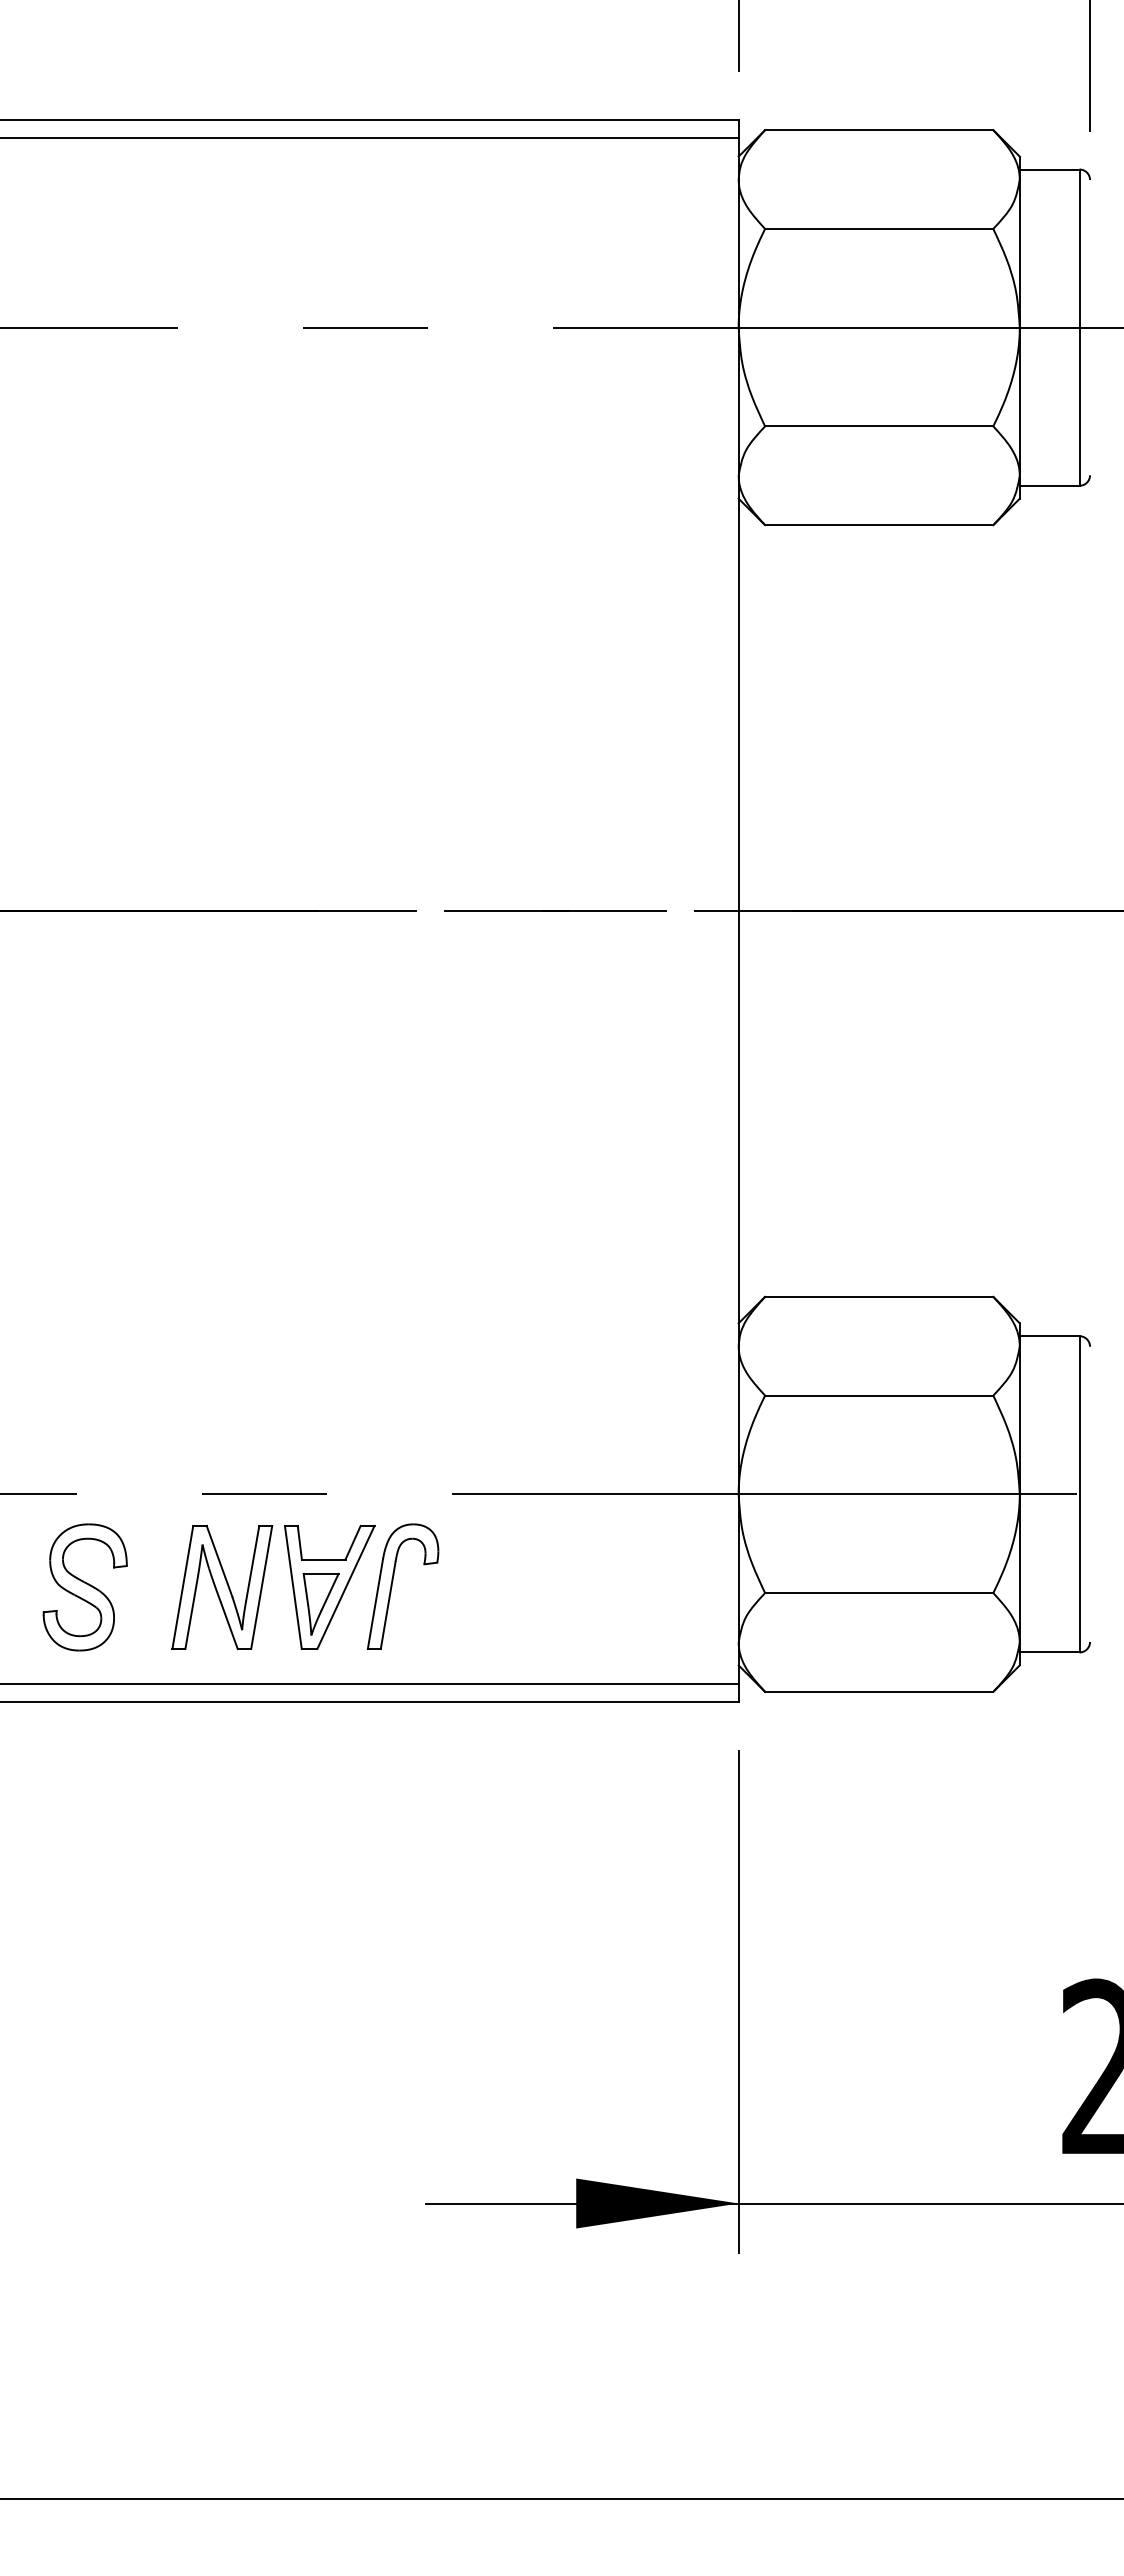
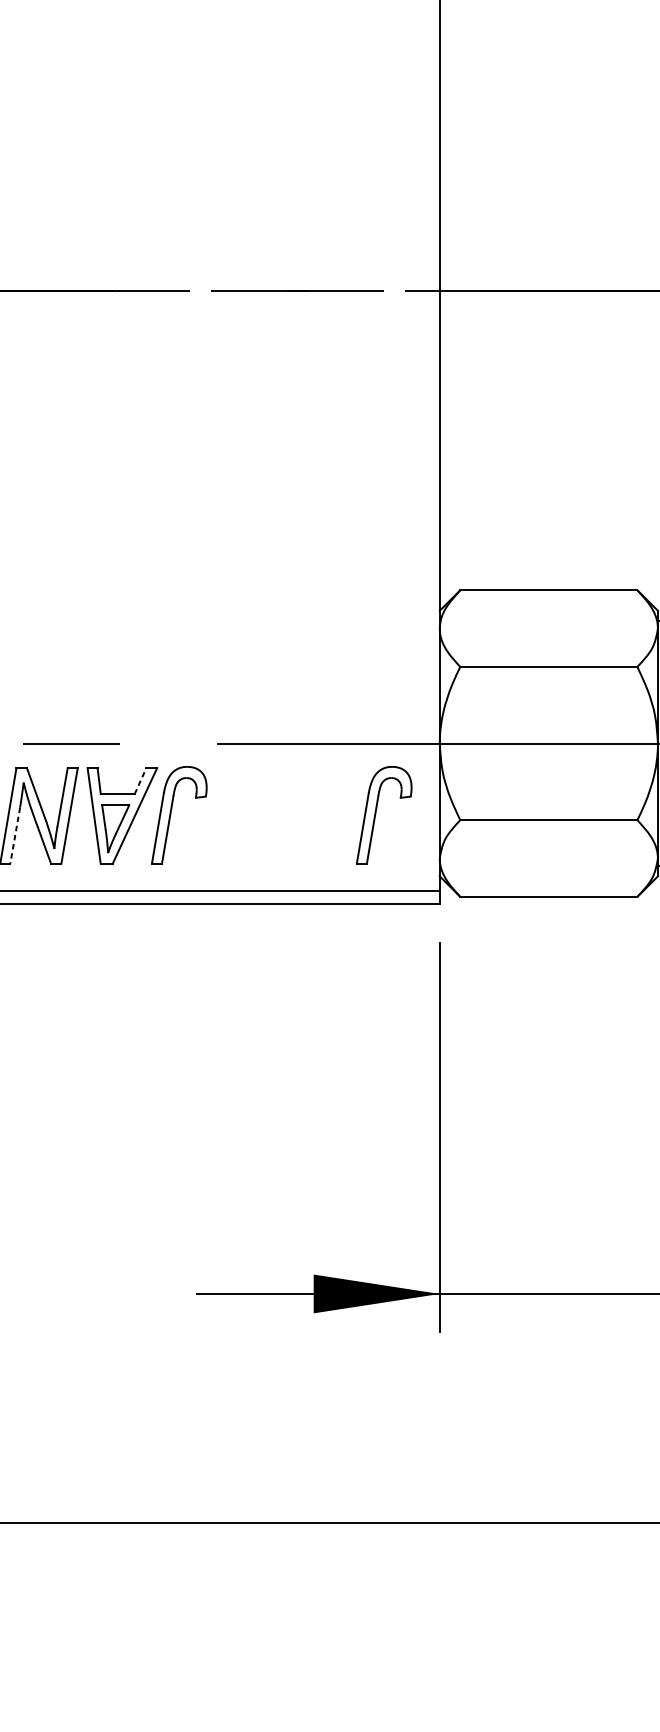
line: (353, 1542) -> (140, 780), solid -> dashed
part: (656, 1586) -> (375, 815), added
line: (191, 1612) -> (15, 835), solid -> dashed

